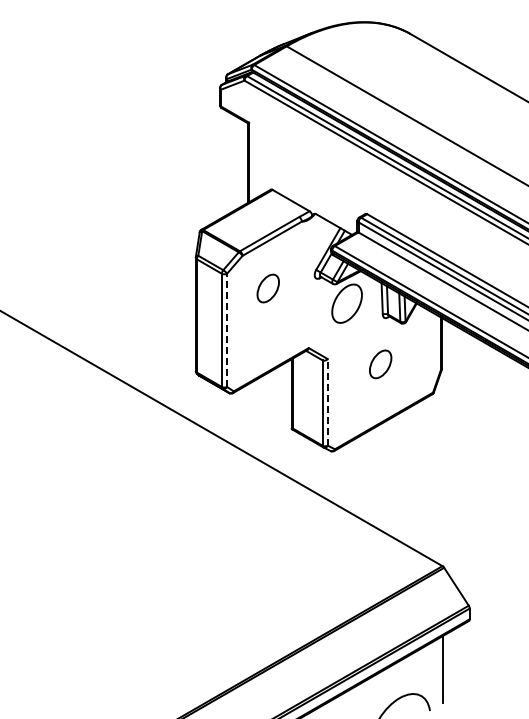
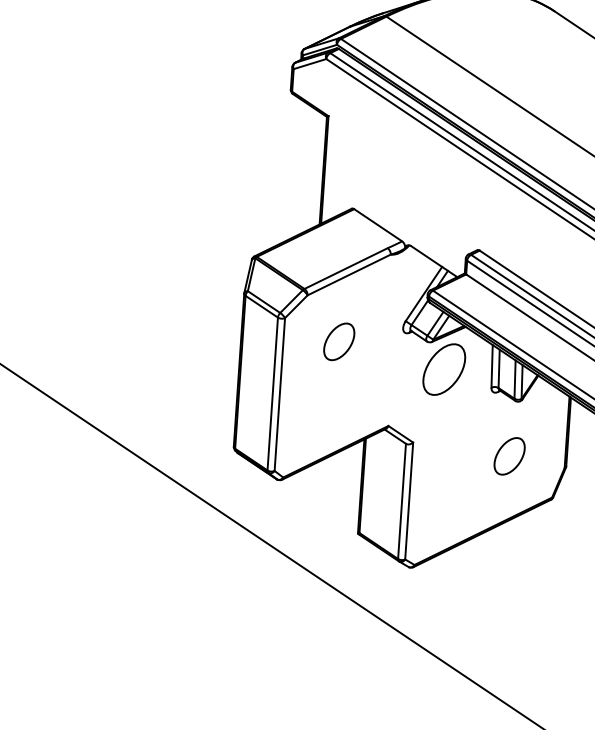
line: (227, 330) -> (280, 394), dashed -> solid
part: (380, 364) -> (509, 456), moved
line: (327, 401) -> (408, 499), dashed -> solid

